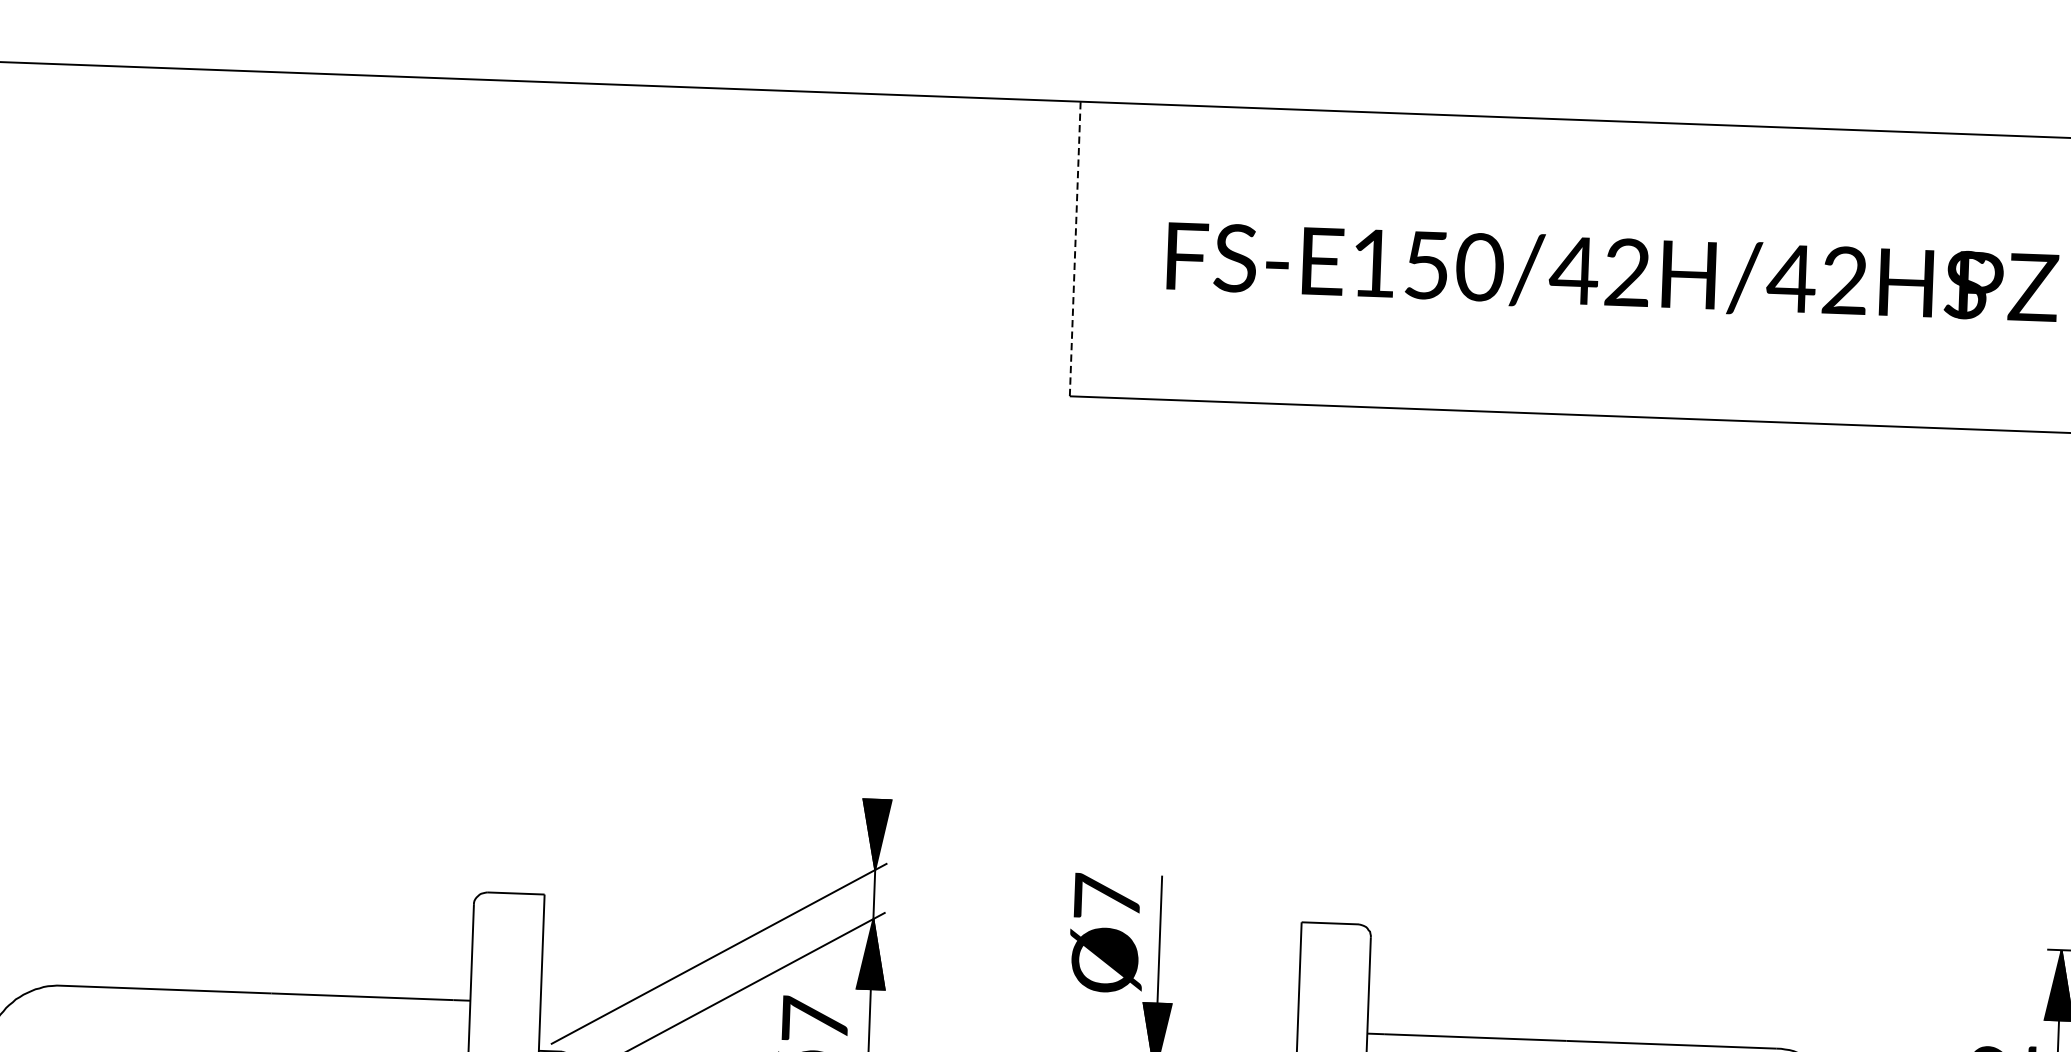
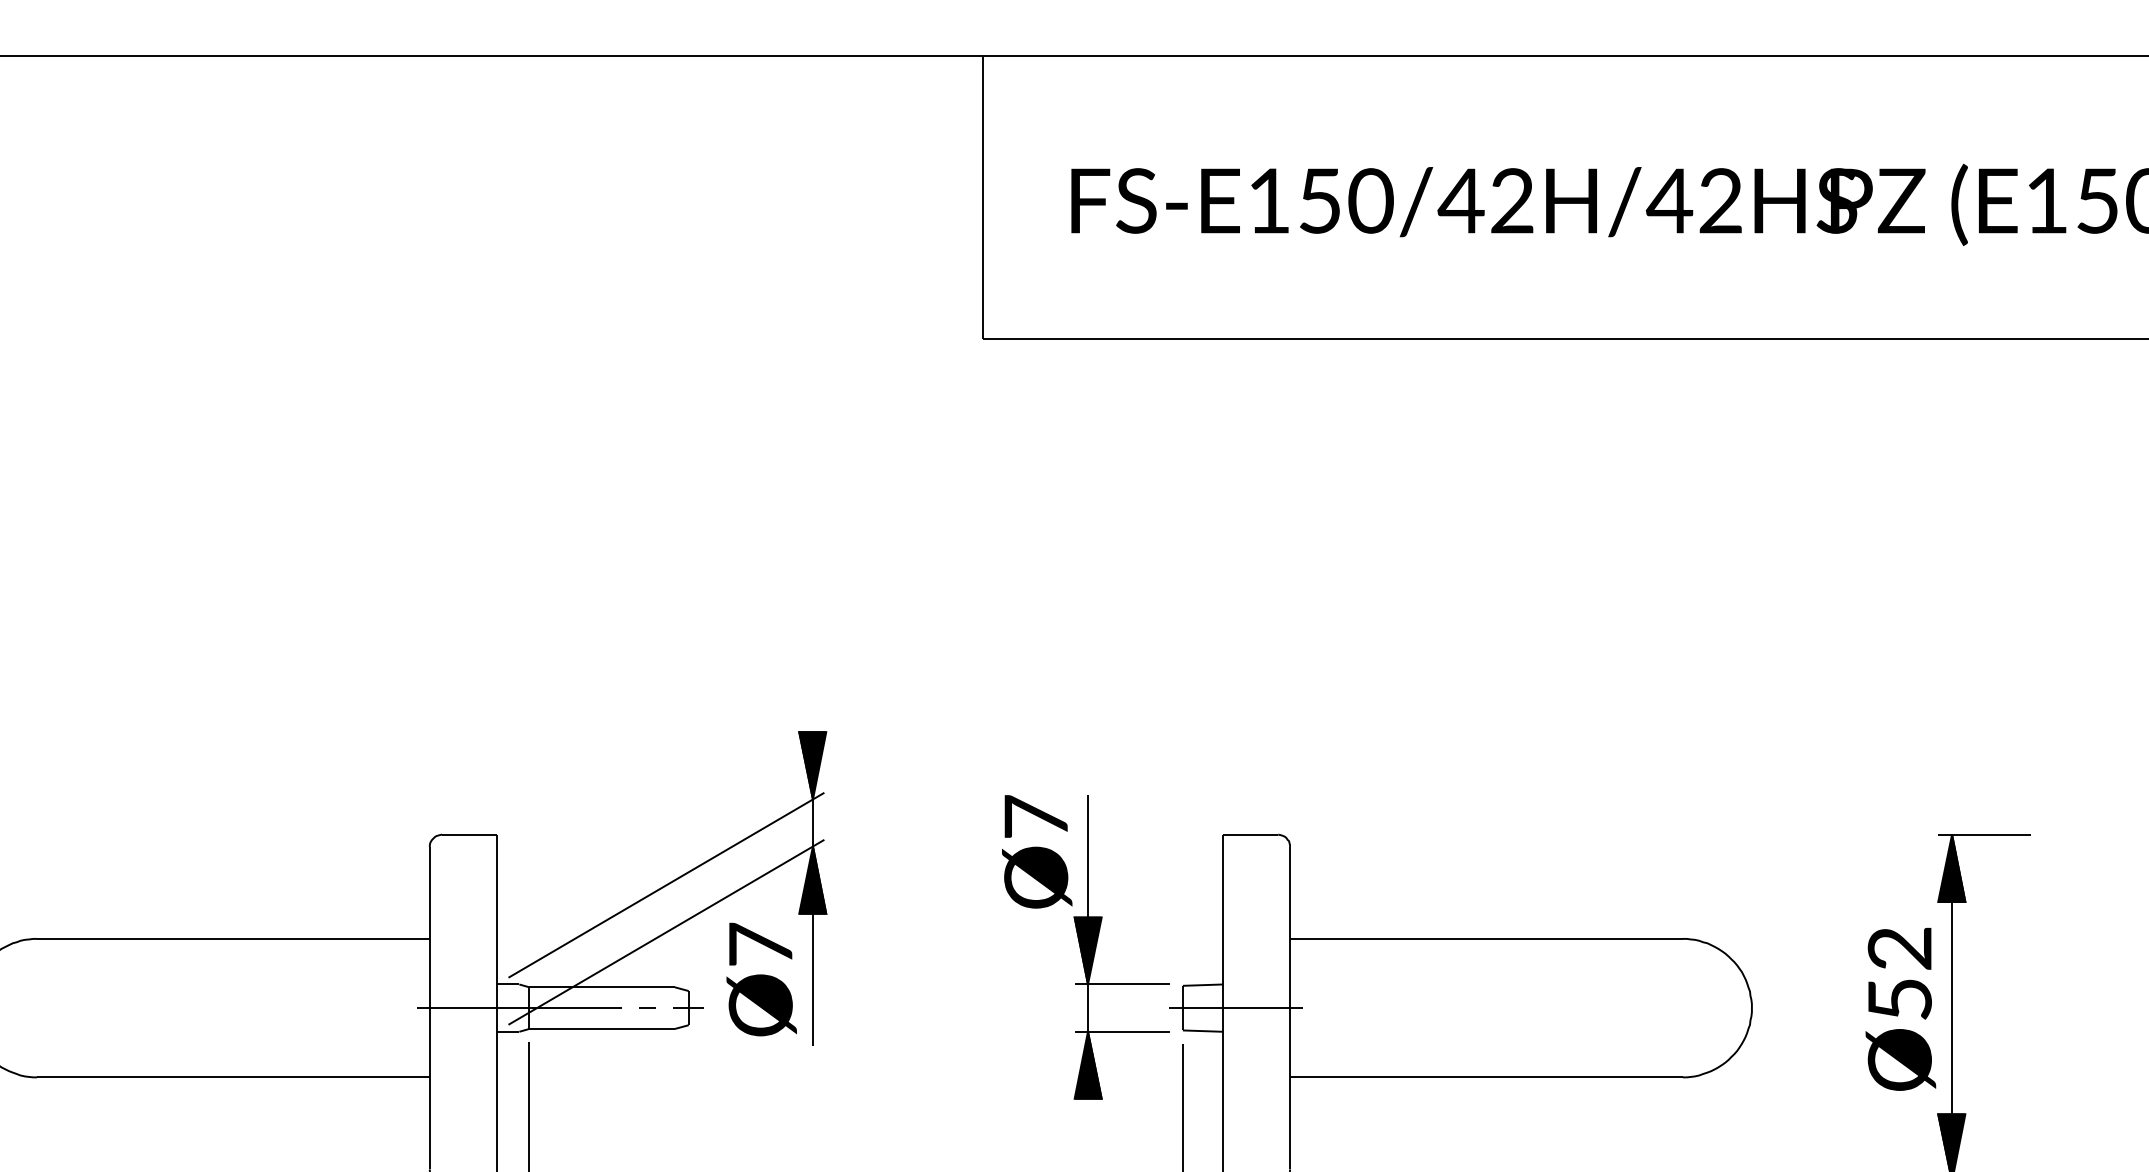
line: (1074, 249) -> (982, 198), dashed -> solid

